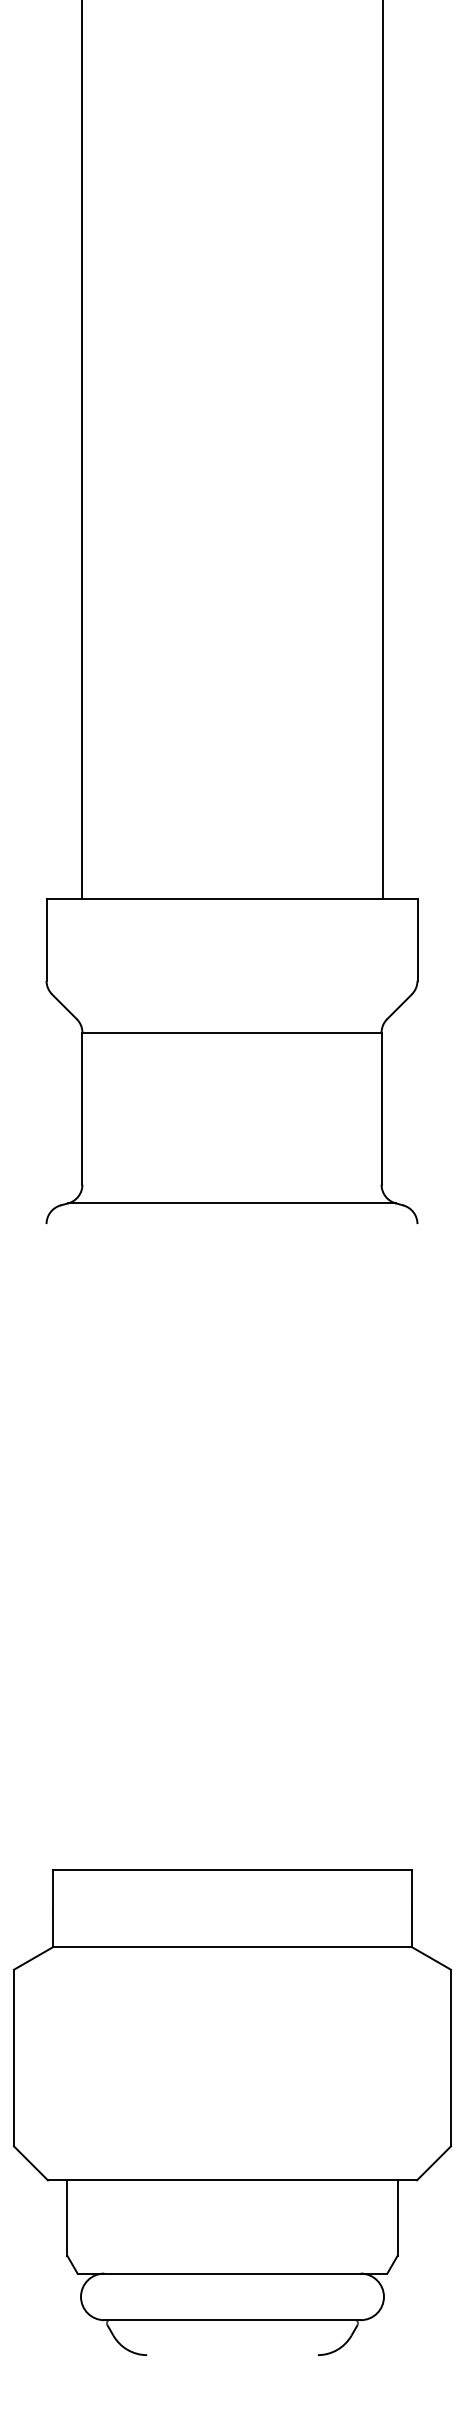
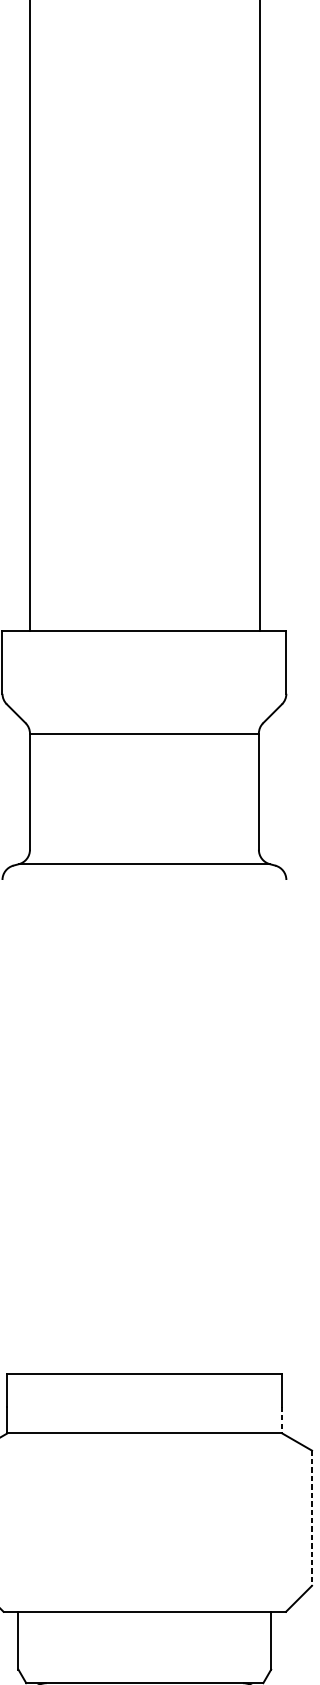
line: (412, 1930) -> (282, 1420), solid -> dashed
line: (450, 2058) -> (311, 1518), solid -> dashed

